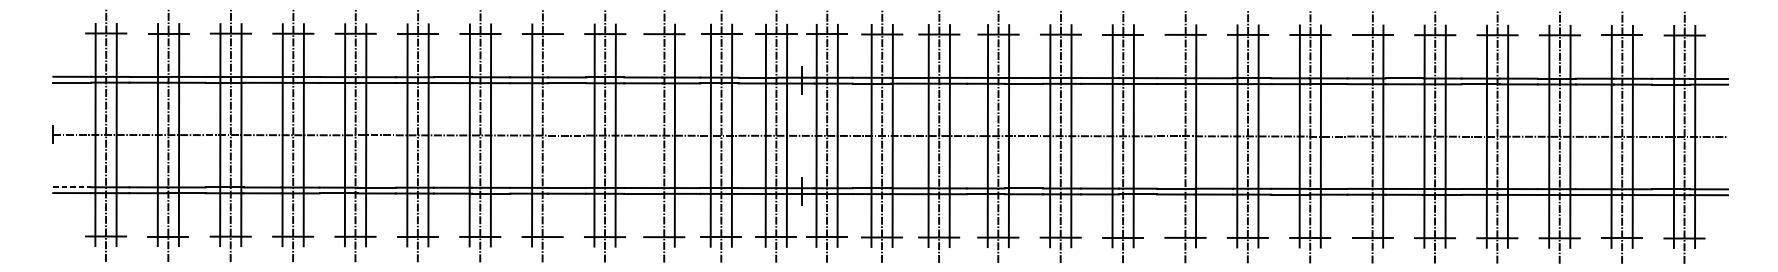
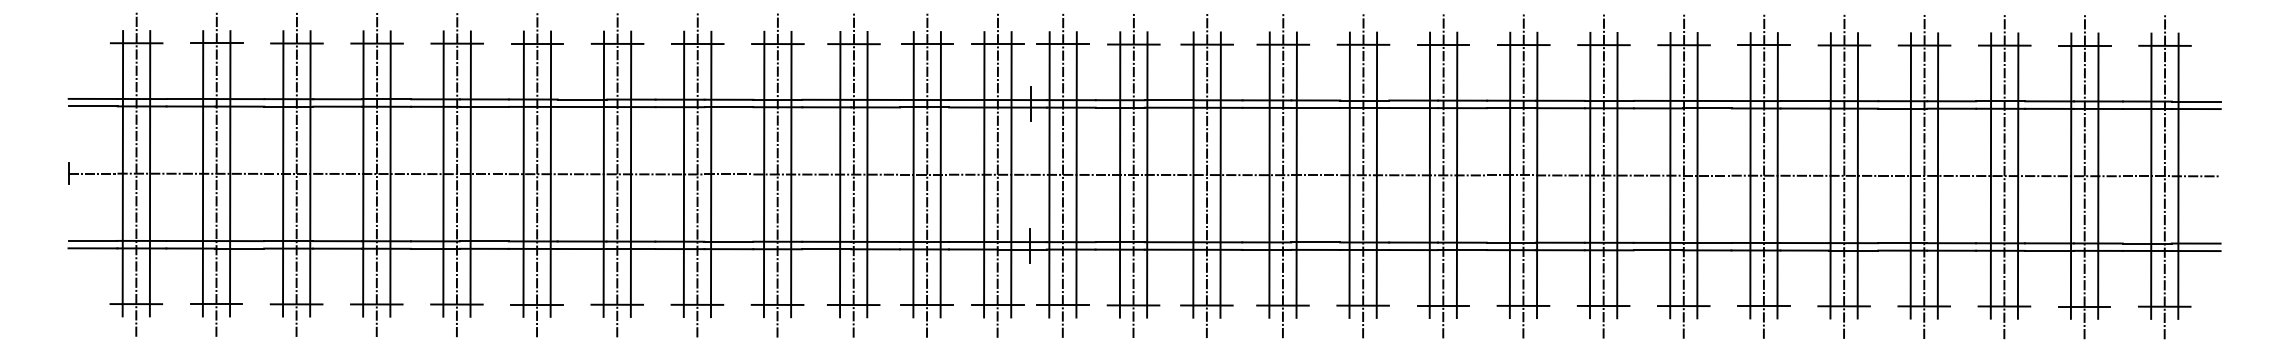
line: (552, 135) -> (710, 174), added
line: (653, 135) -> (840, 174), added
line: (1174, 136) -> (1509, 175), added
line: (1362, 136) -> (1750, 175), added
line: (72, 186) -> (93, 240), dashed -> solid

